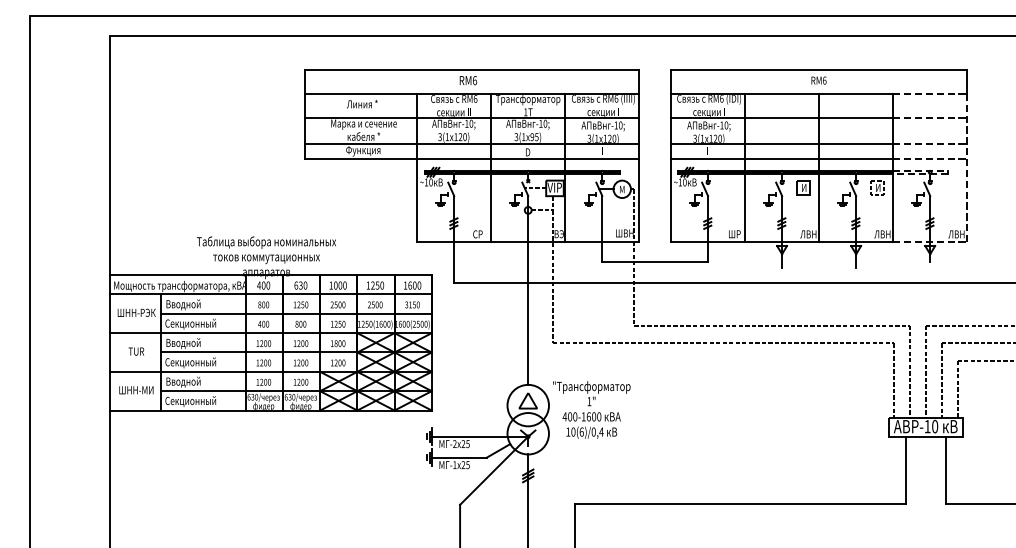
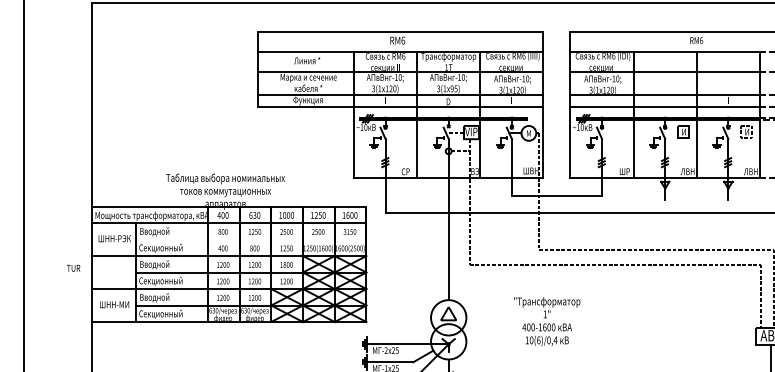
line: (296, 313) -> (251, 239), removed
text: (136, 351) -> (73, 268), moved
text: (591, 409) -> (547, 321), moved

